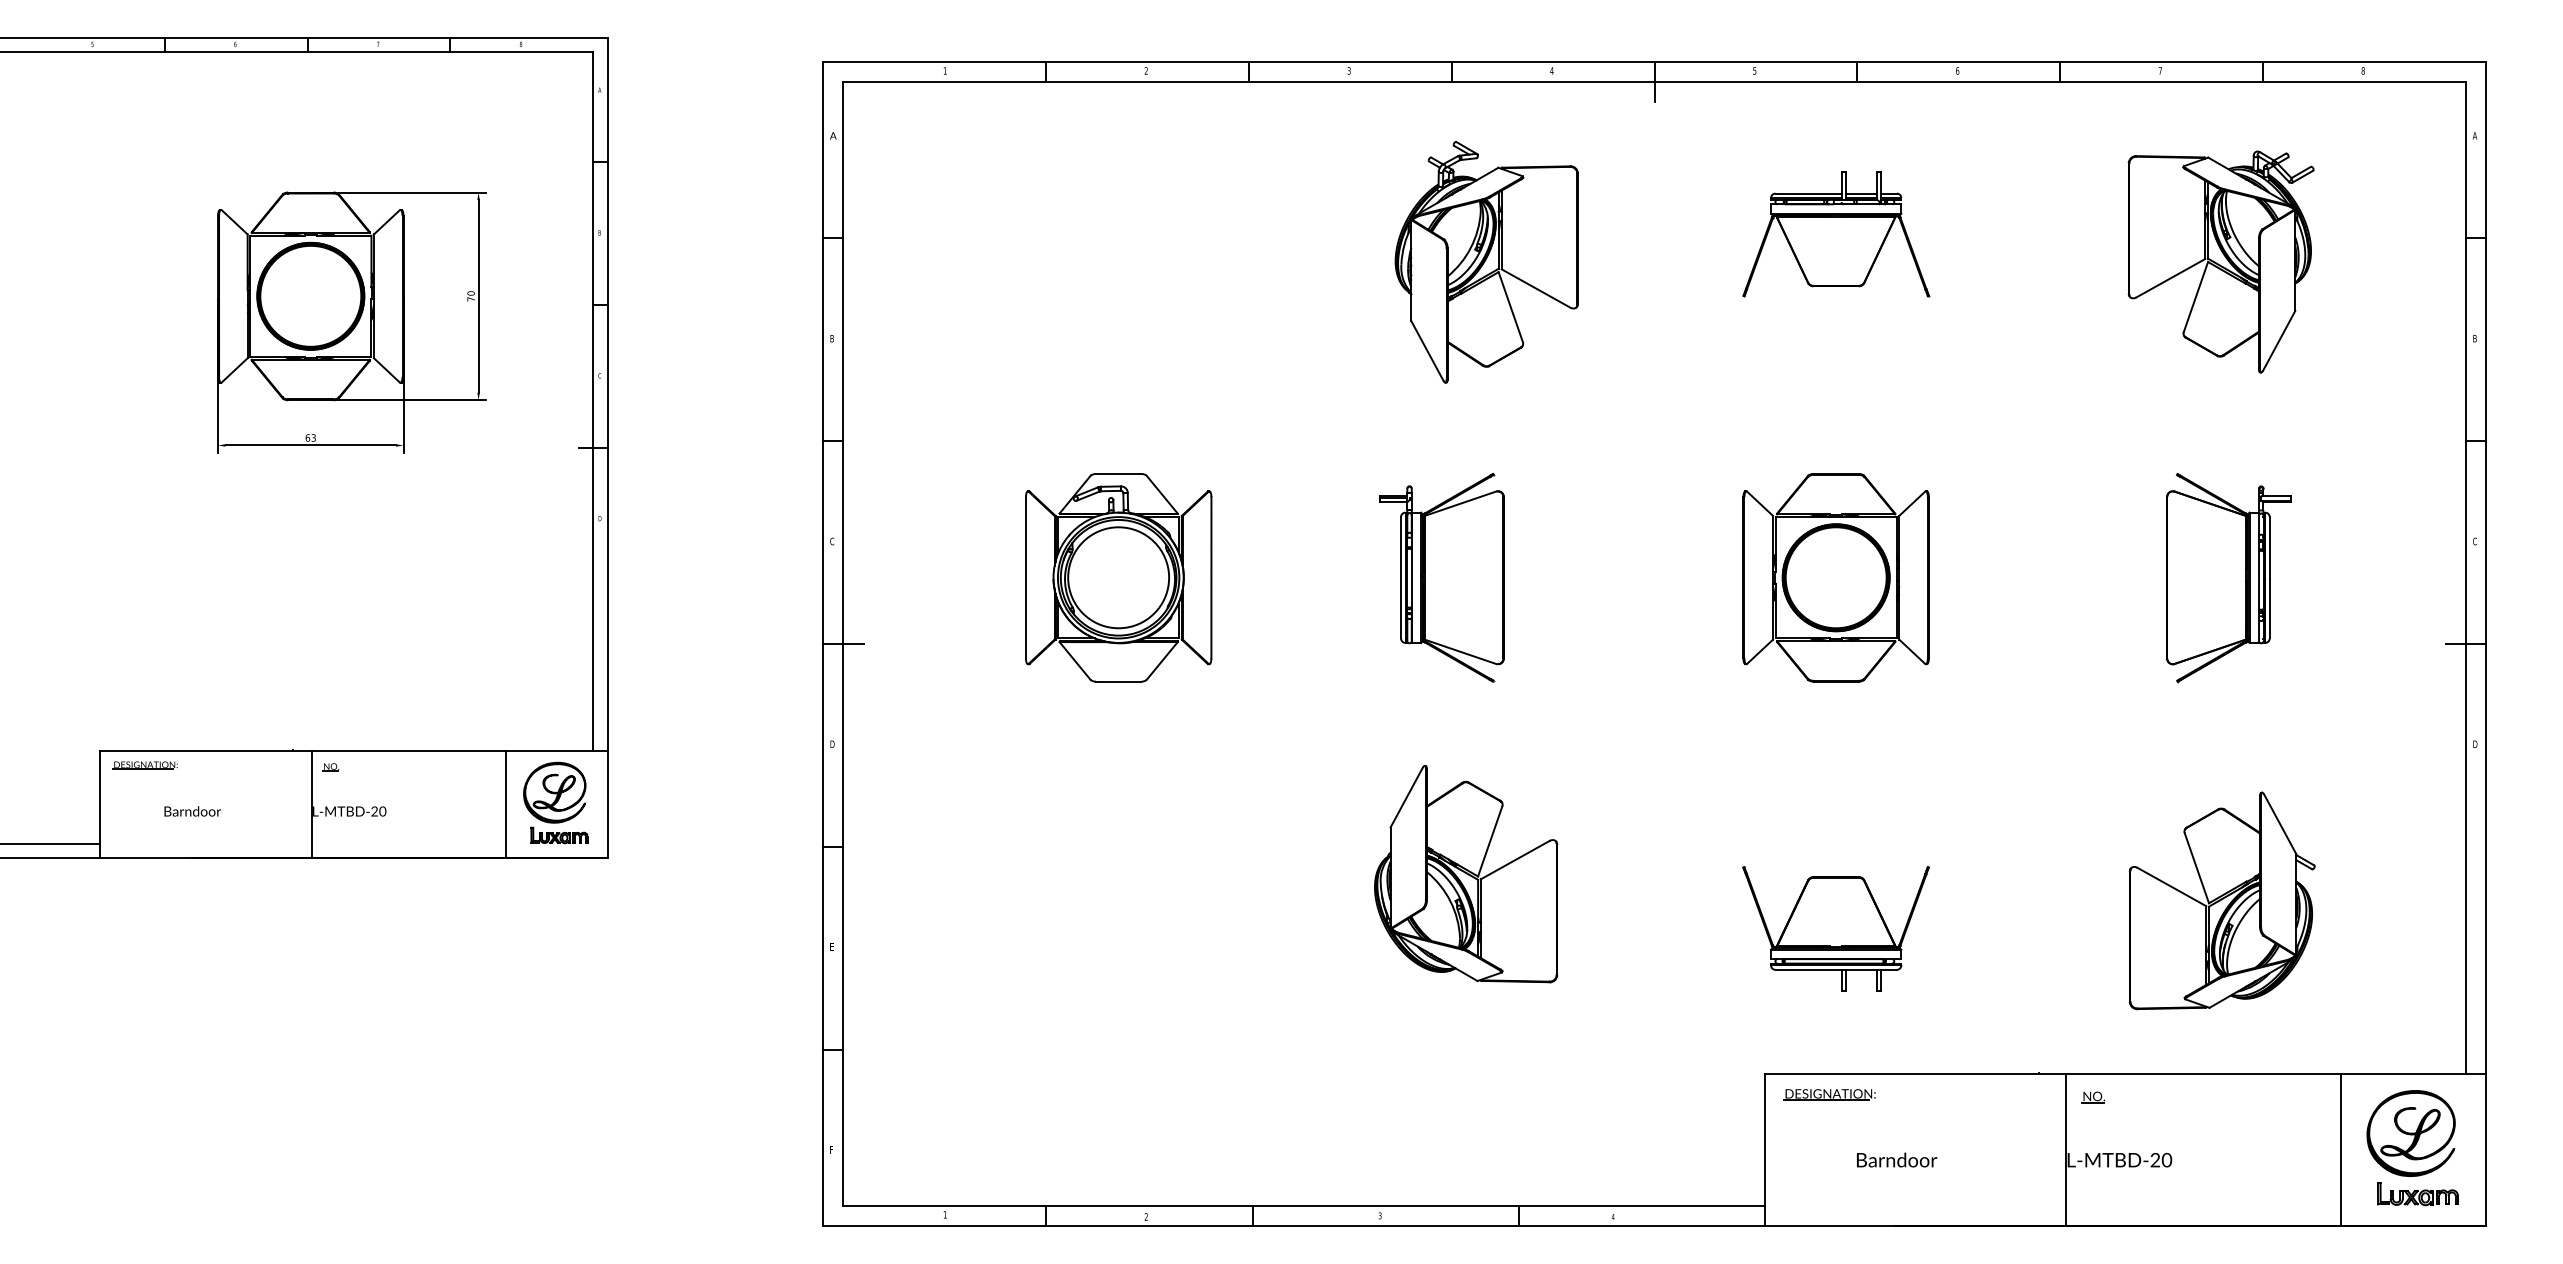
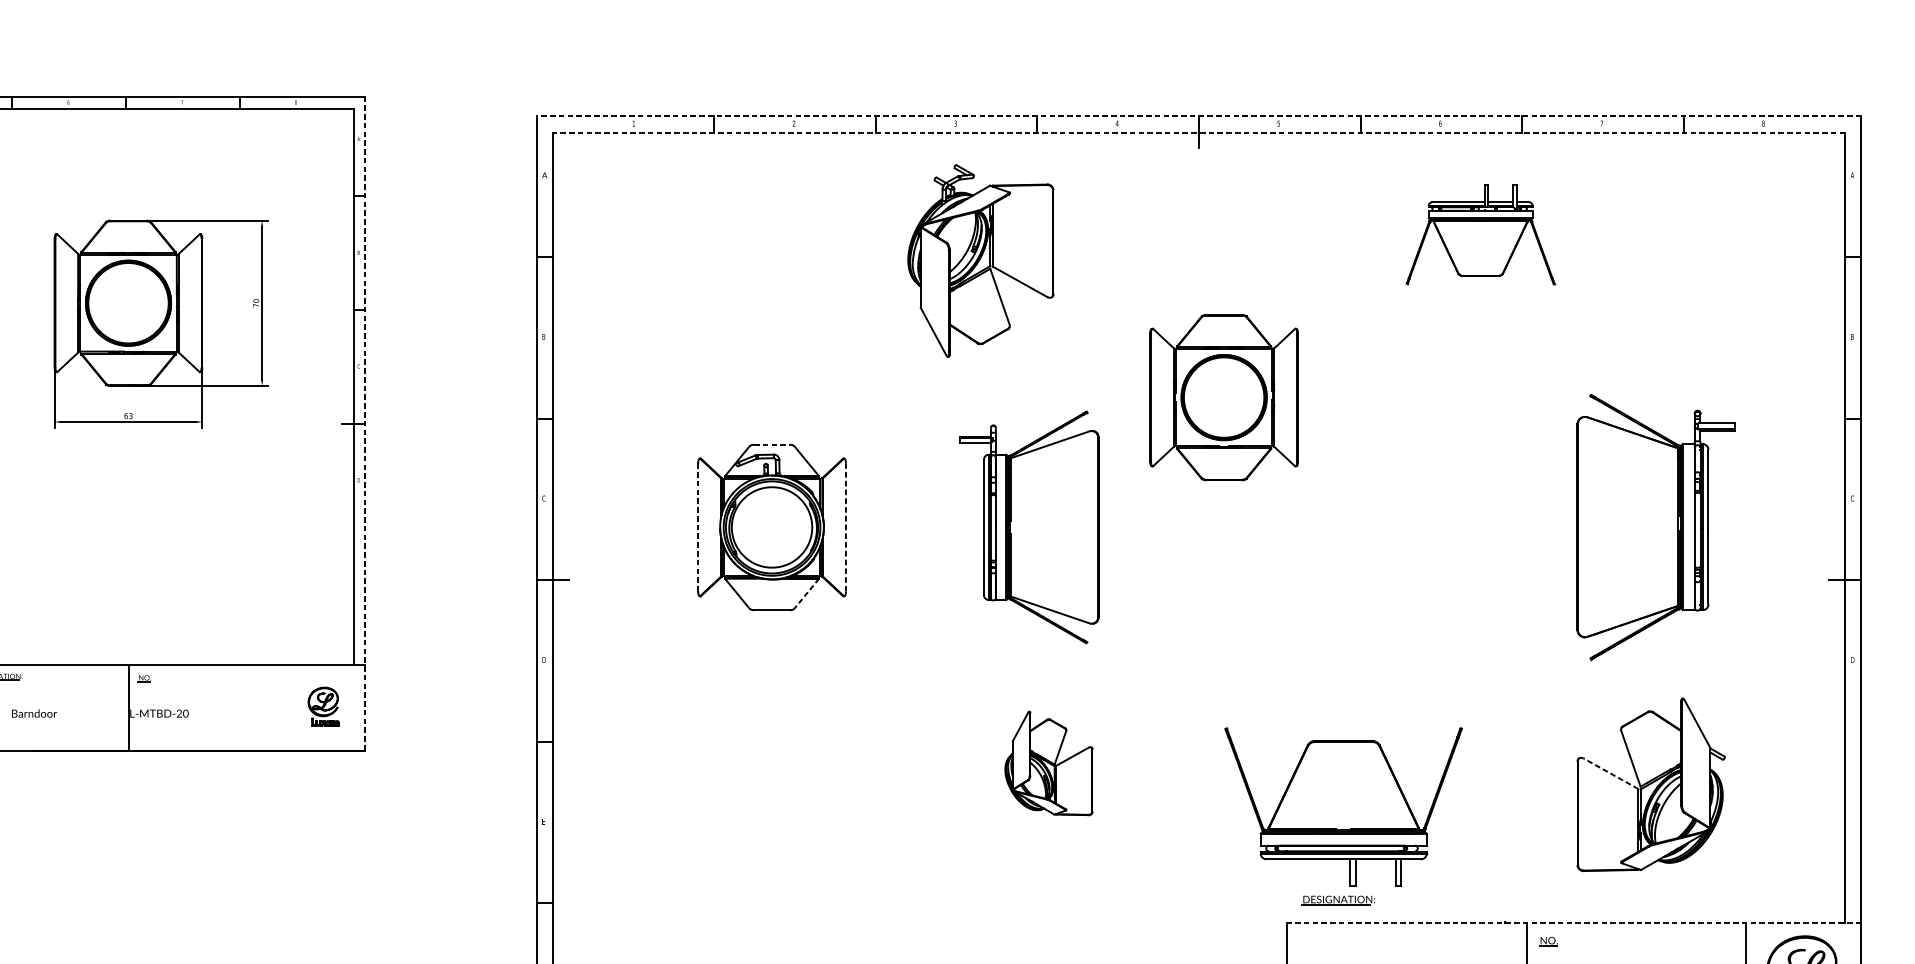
line: (1654, 61) -> (1198, 116), solid -> dashed
line: (1654, 82) -> (1198, 132), solid -> dashed
part: (1836, 234) -> (1480, 234), moved
part: (2220, 261) -> (1649, 275), removed
part: (1486, 262) -> (980, 261), moved
line: (607, 447) -> (364, 423), solid -> dashed
line: (1118, 474) -> (771, 445), solid -> dashed
line: (1025, 577) -> (697, 527), solid -> dashed
line: (1211, 577) -> (845, 527), solid -> dashed
part: (1441, 577) -> (1029, 527), size x1.4
part: (1835, 577) -> (1223, 397), moved
part: (2228, 578) -> (1656, 528), size x1.6
line: (1161, 661) -> (806, 594), solid -> dashed
part: (555, 802) -> (323, 706), size x0.6
line: (505, 803) -> (283, 707), removed
part: (1466, 873) -> (1049, 763), size x0.6
line: (2171, 886) -> (1610, 773), solid -> dashed
part: (1835, 928) -> (1343, 806), size x1.6
line: (2125, 1073) -> (1574, 922), solid -> dashed
part: (1829, 1094) -> (1338, 900), moved

